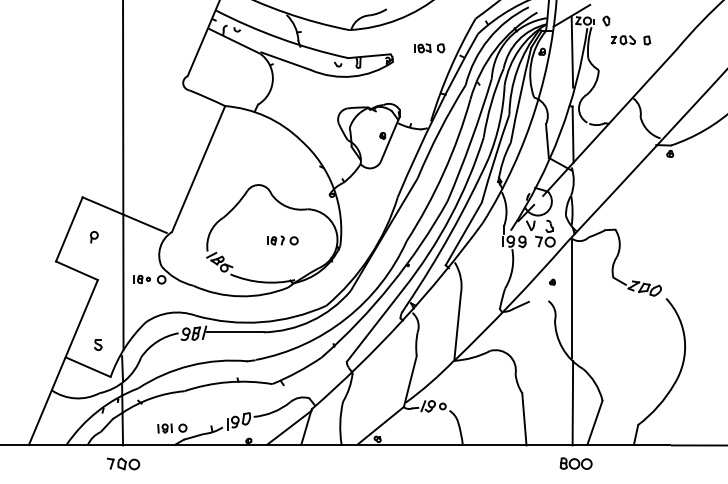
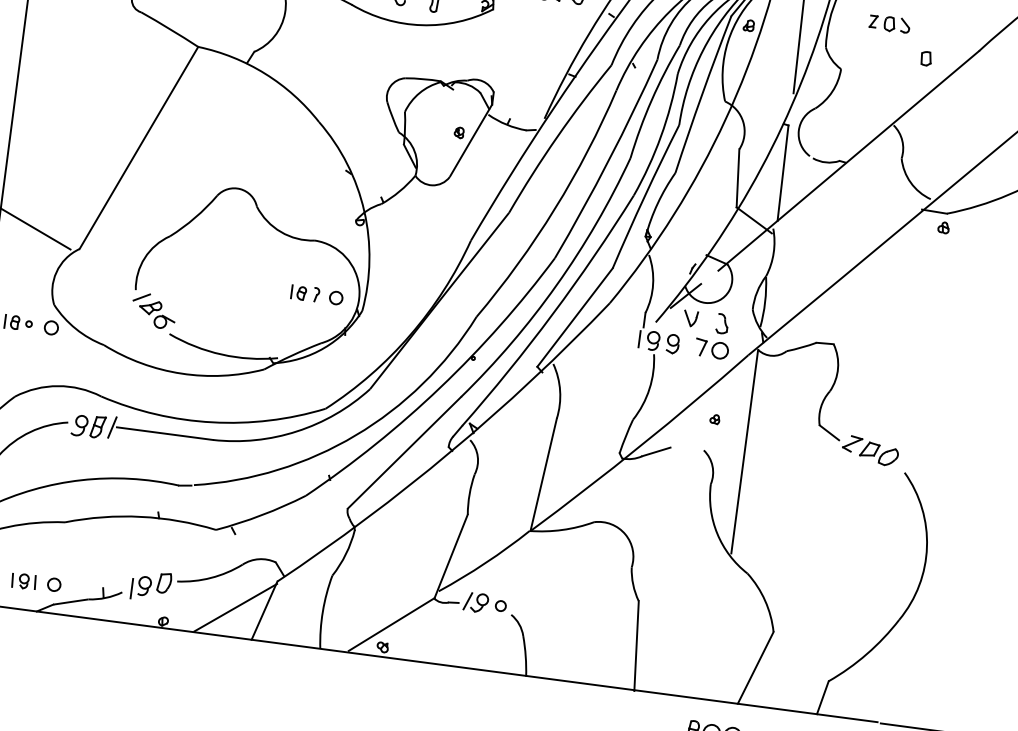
part: (647, 40) -> (926, 58), moved
part: (282, 240) -> (316, 294), moved
line: (572, 402) -> (722, 628), removed

